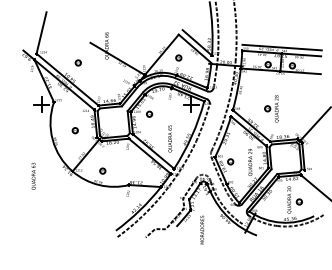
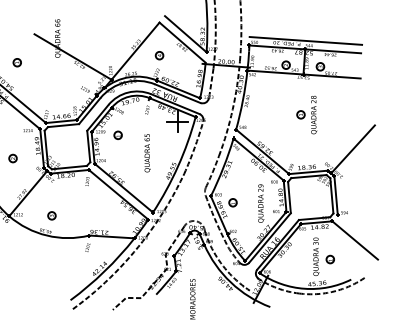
part: (271, 108) -> (306, 114), moved
text: (170, 138) -> (147, 152), moved

